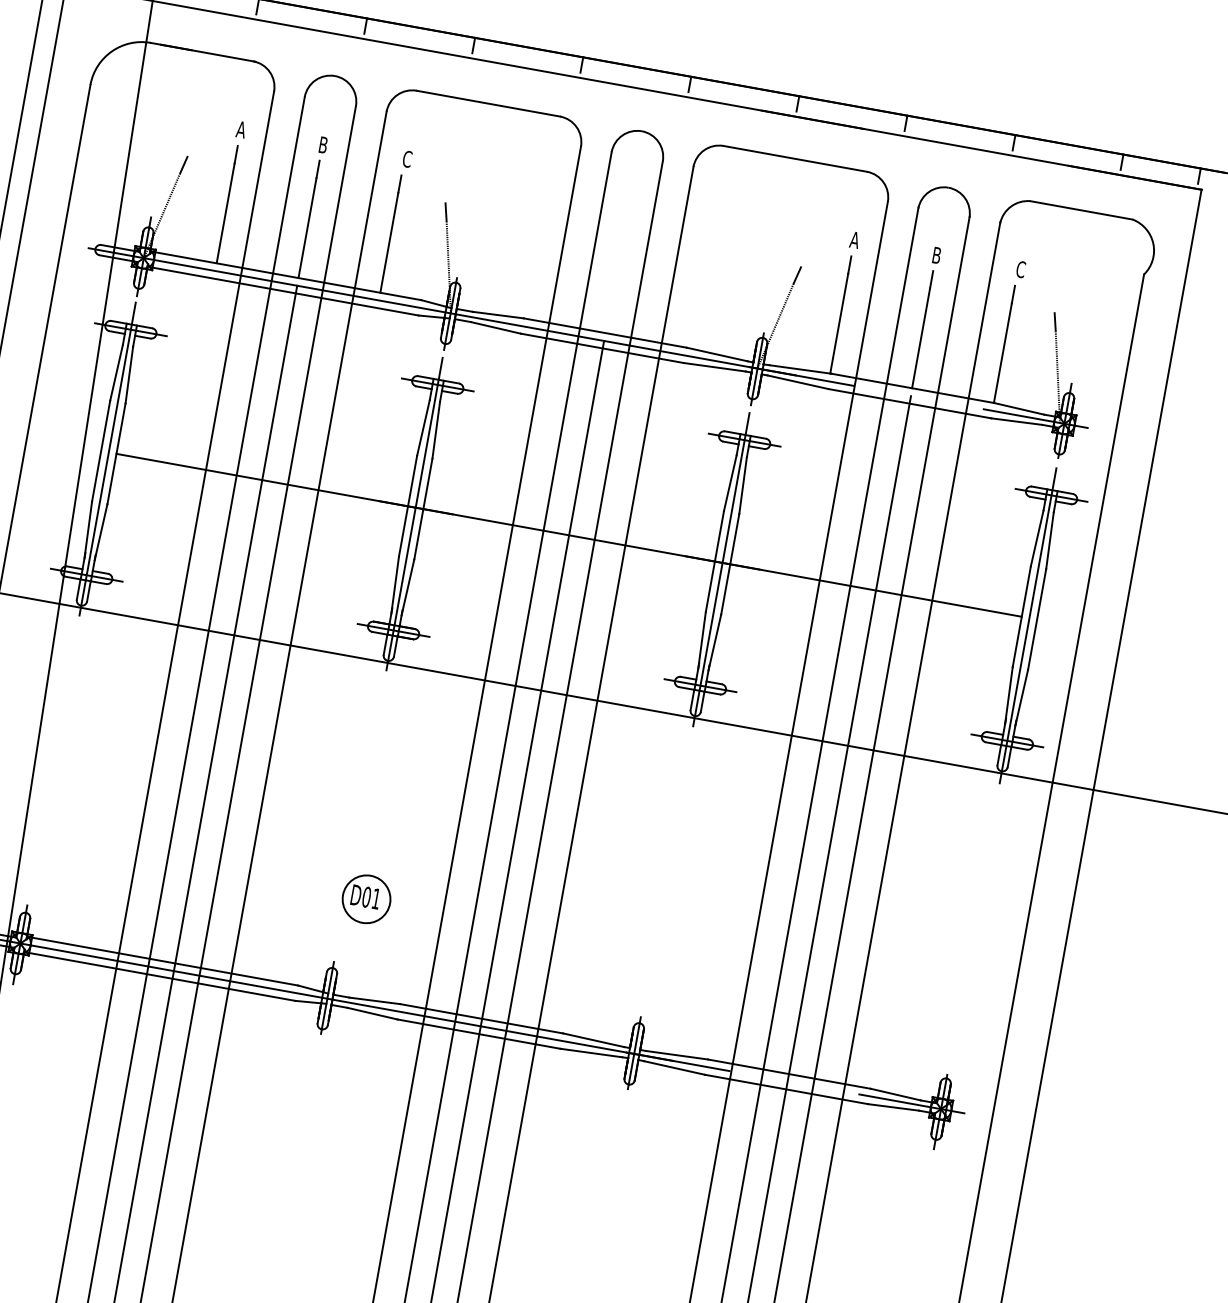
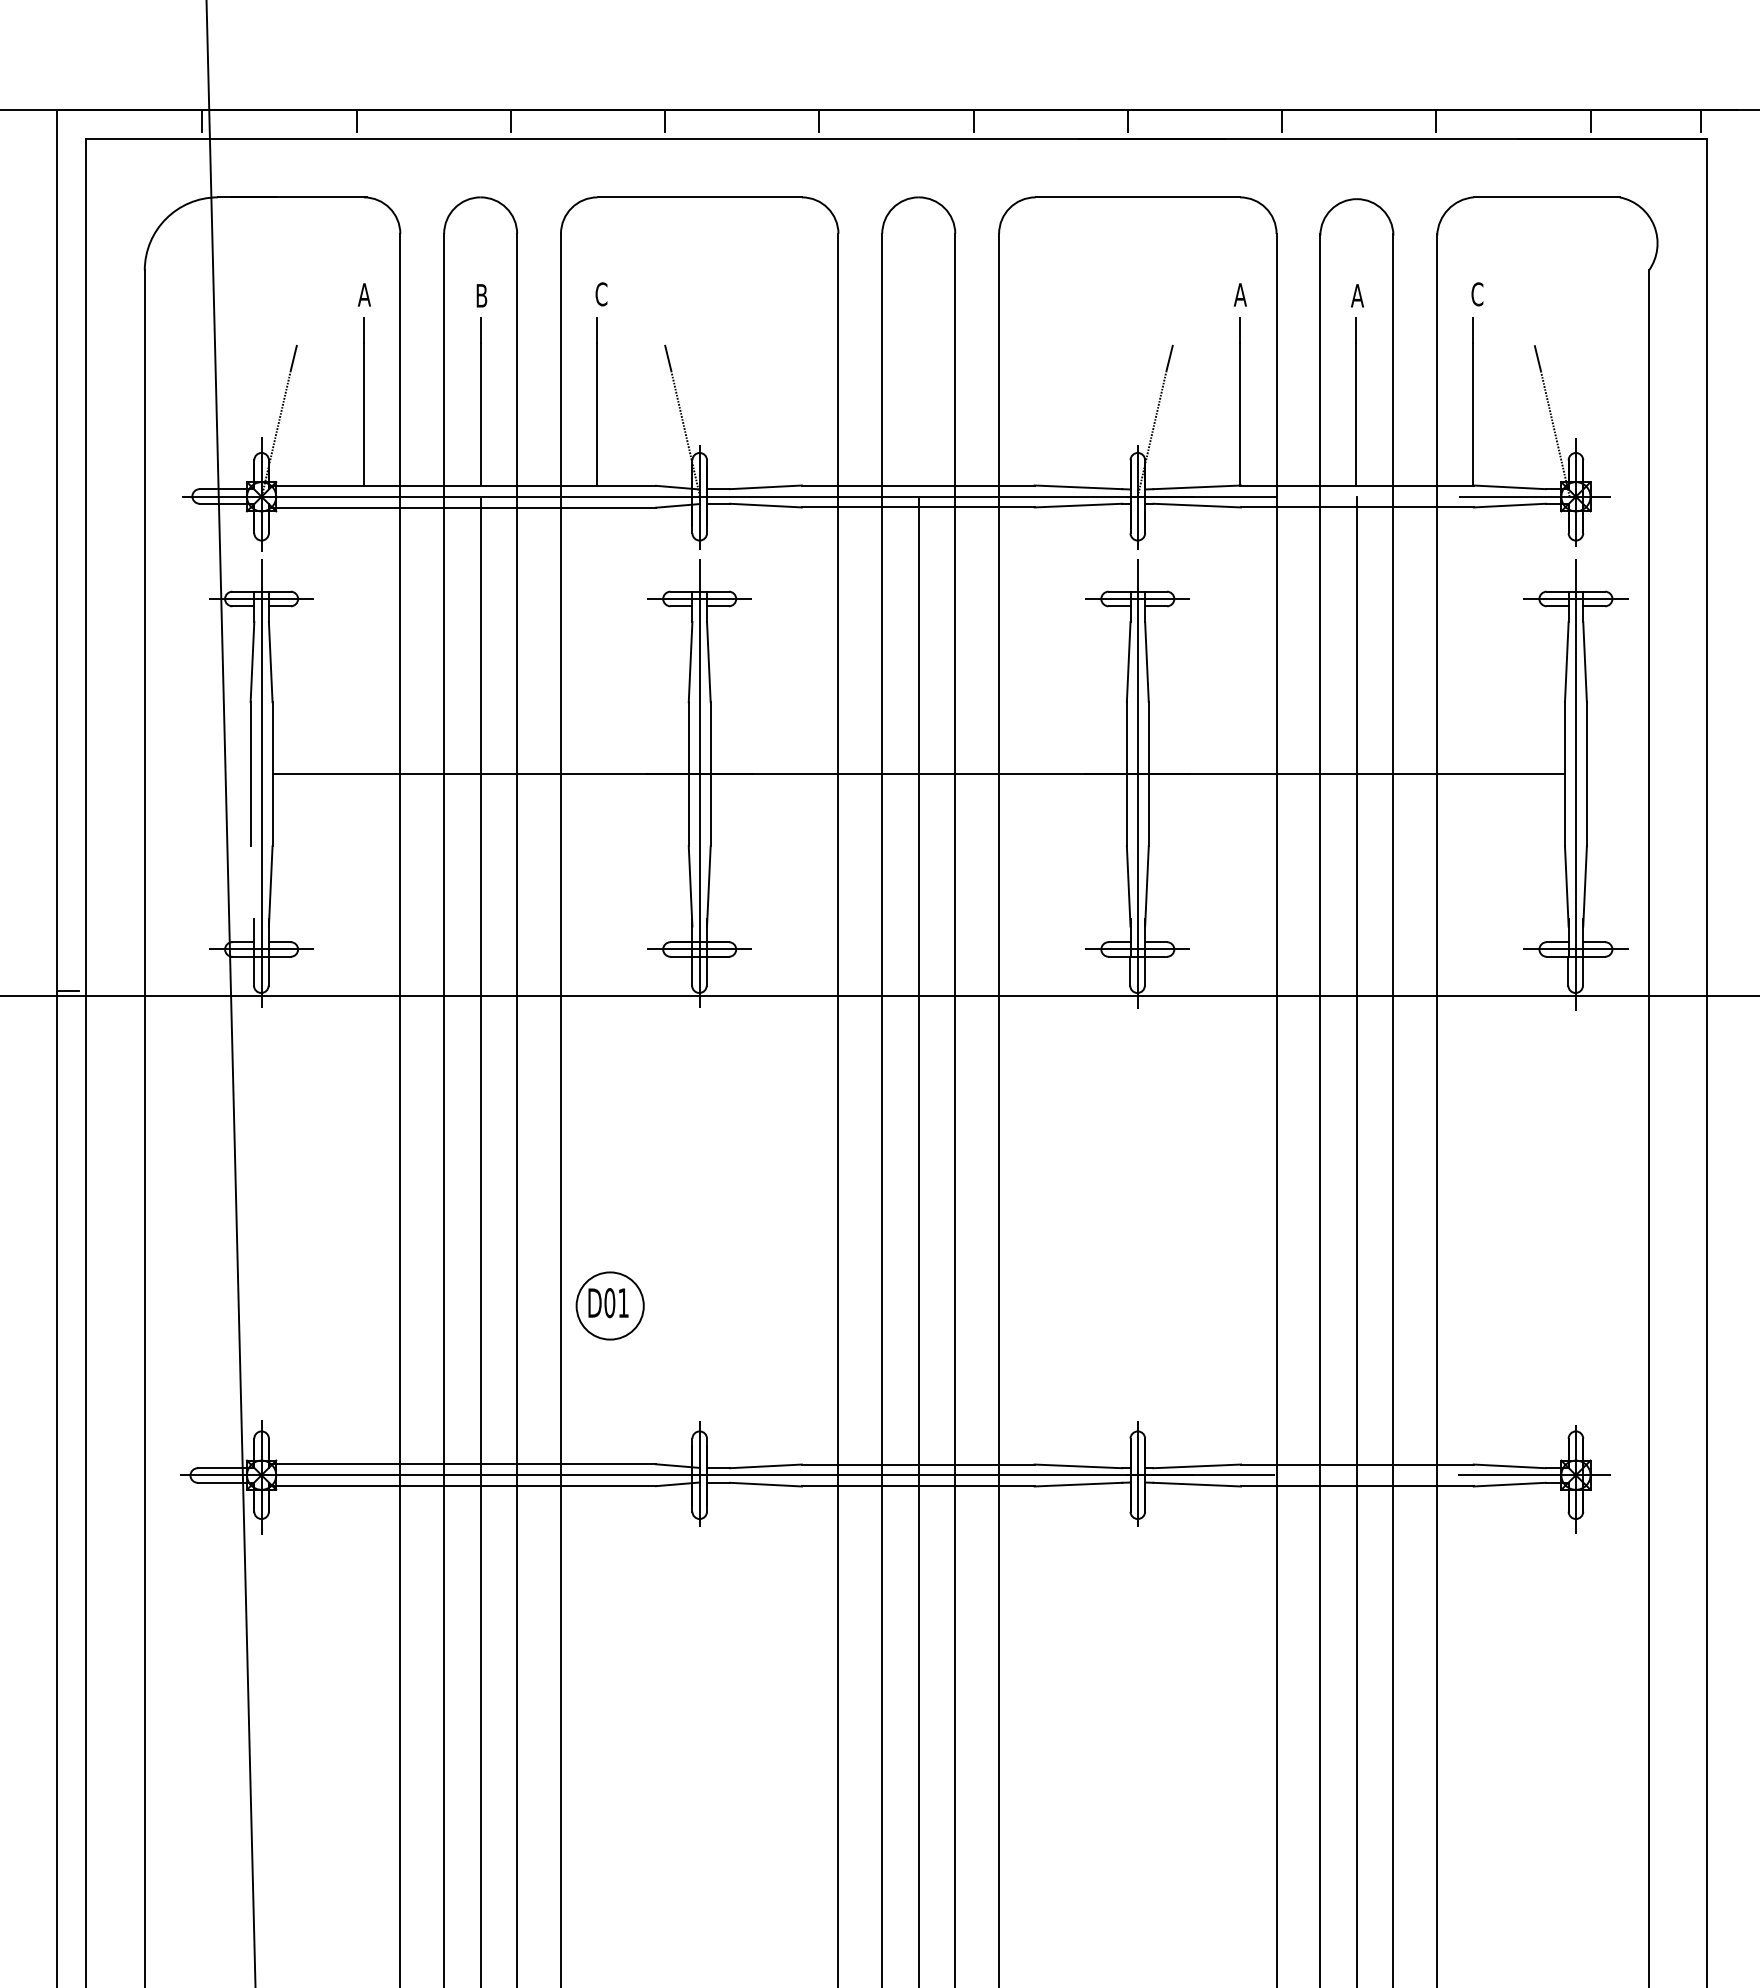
text: (936, 255) -> (1357, 295), B -> A
line: (88, 529) -> (252, 886), removed
part: (366, 898) -> (609, 1305), moved

